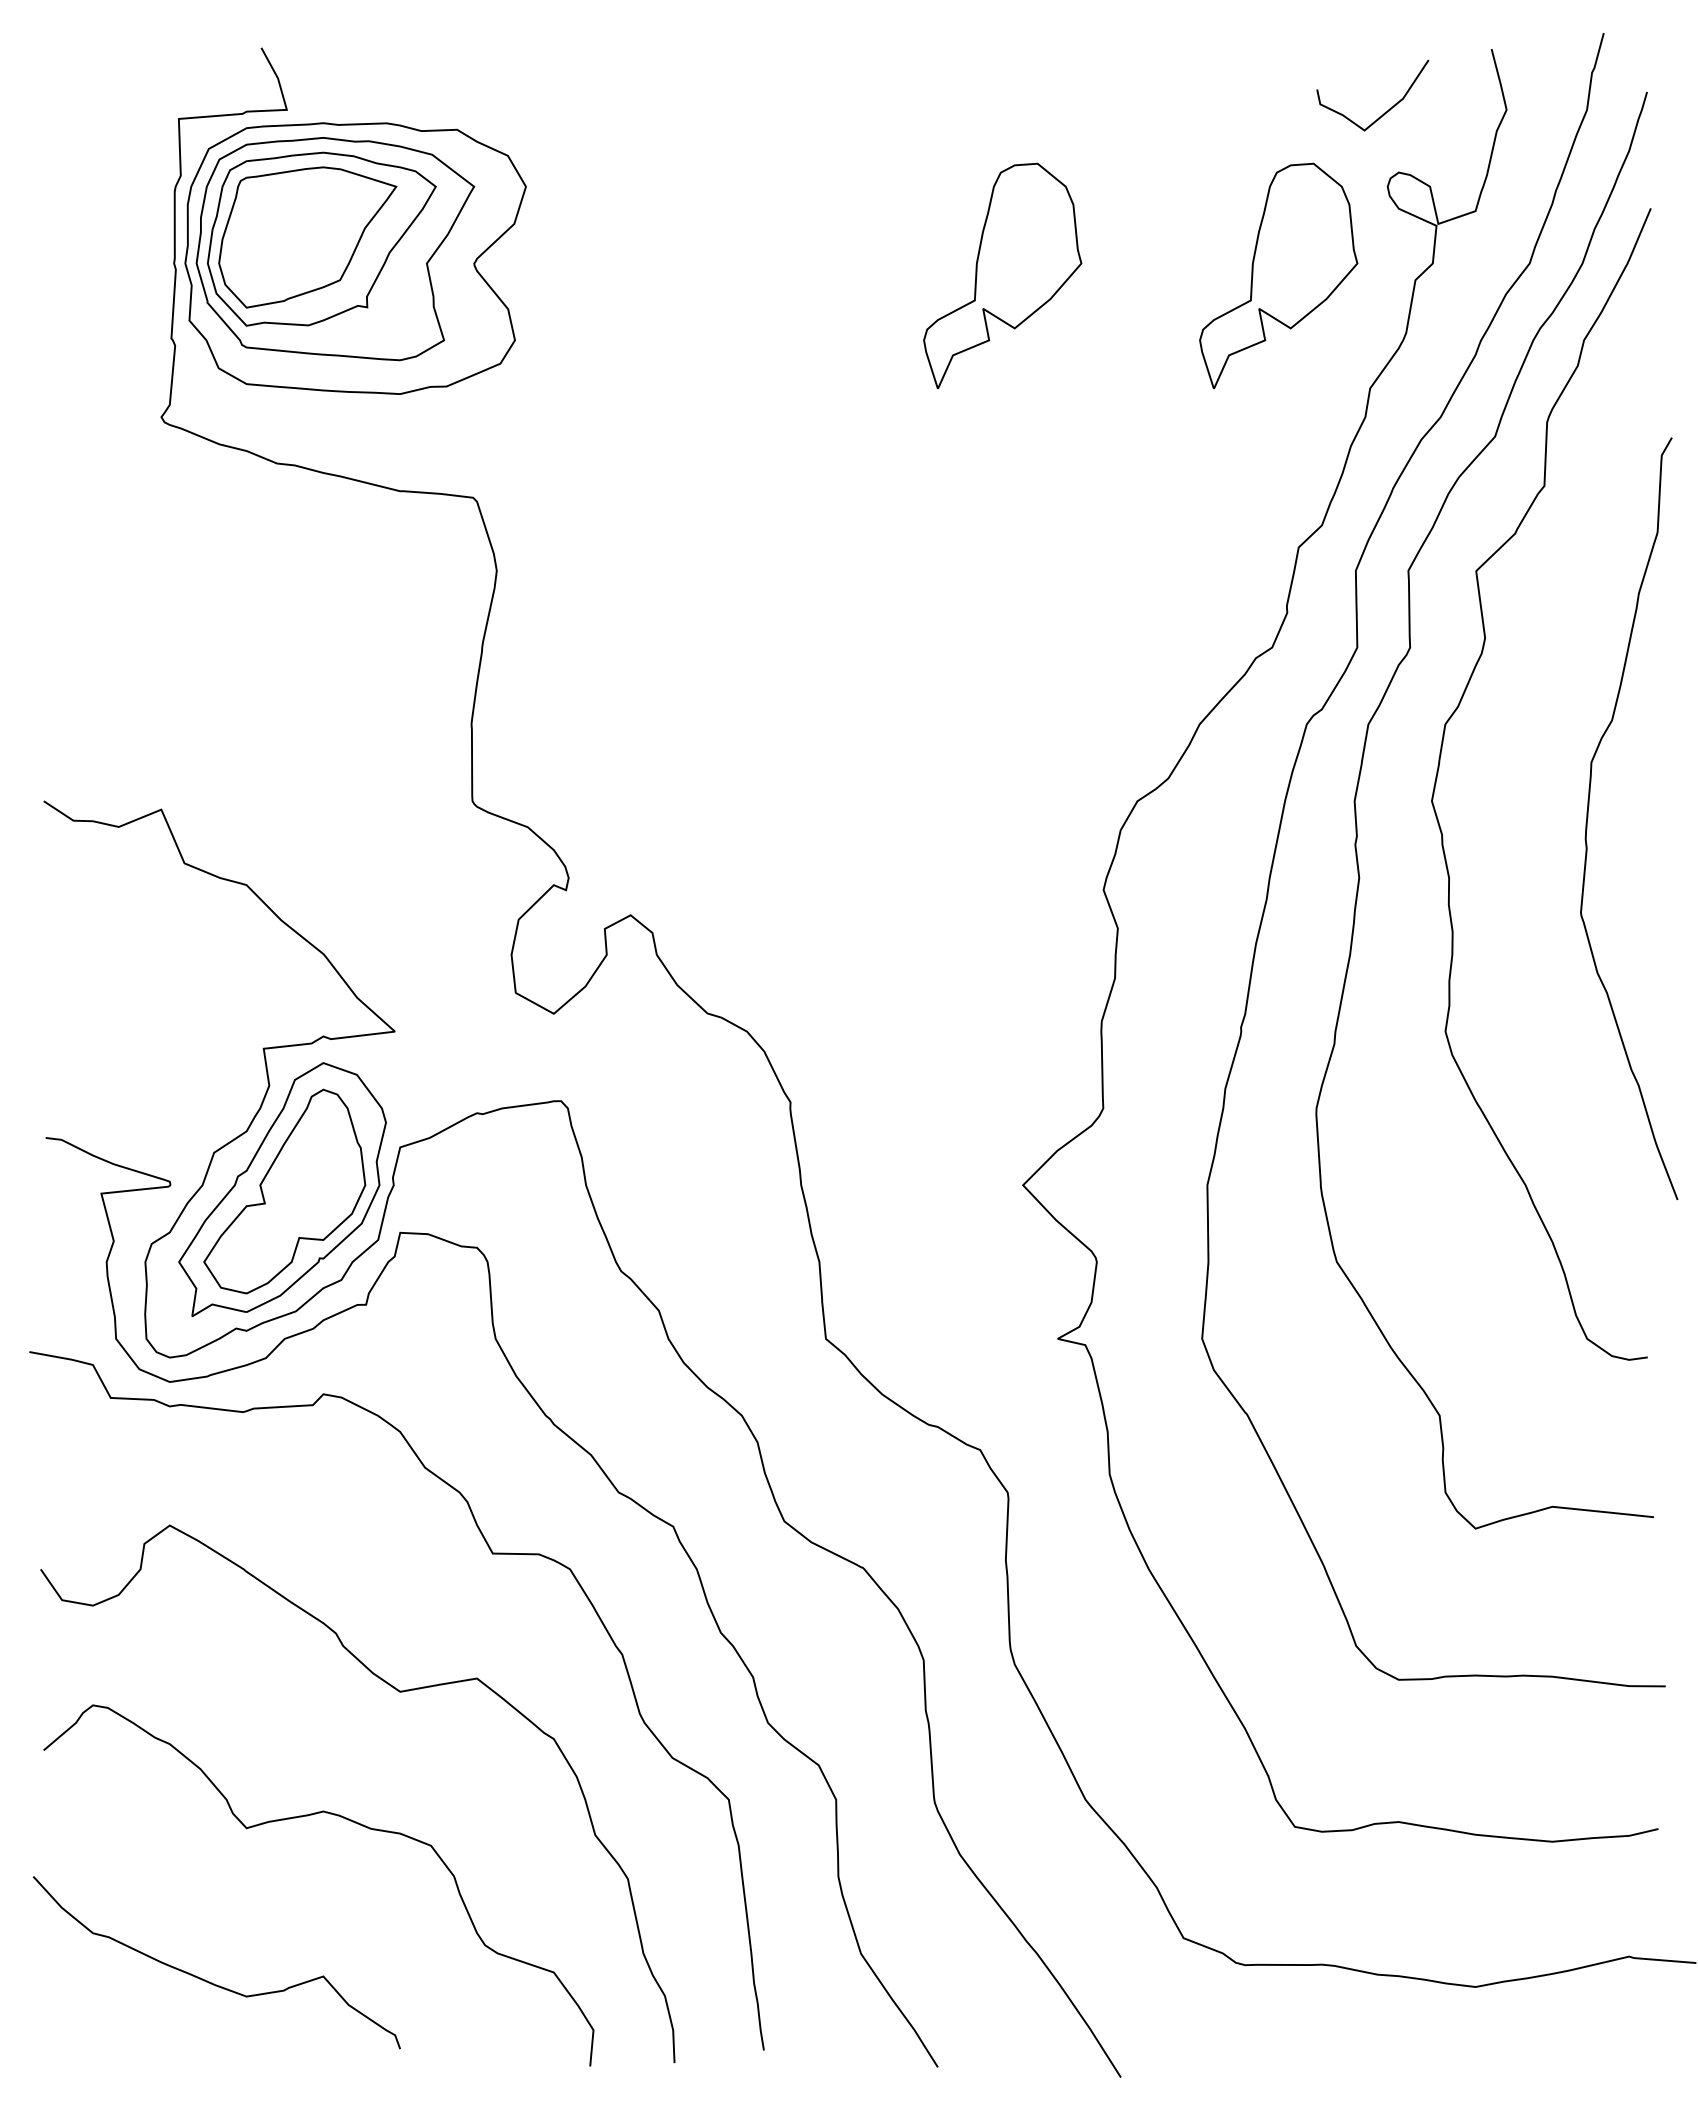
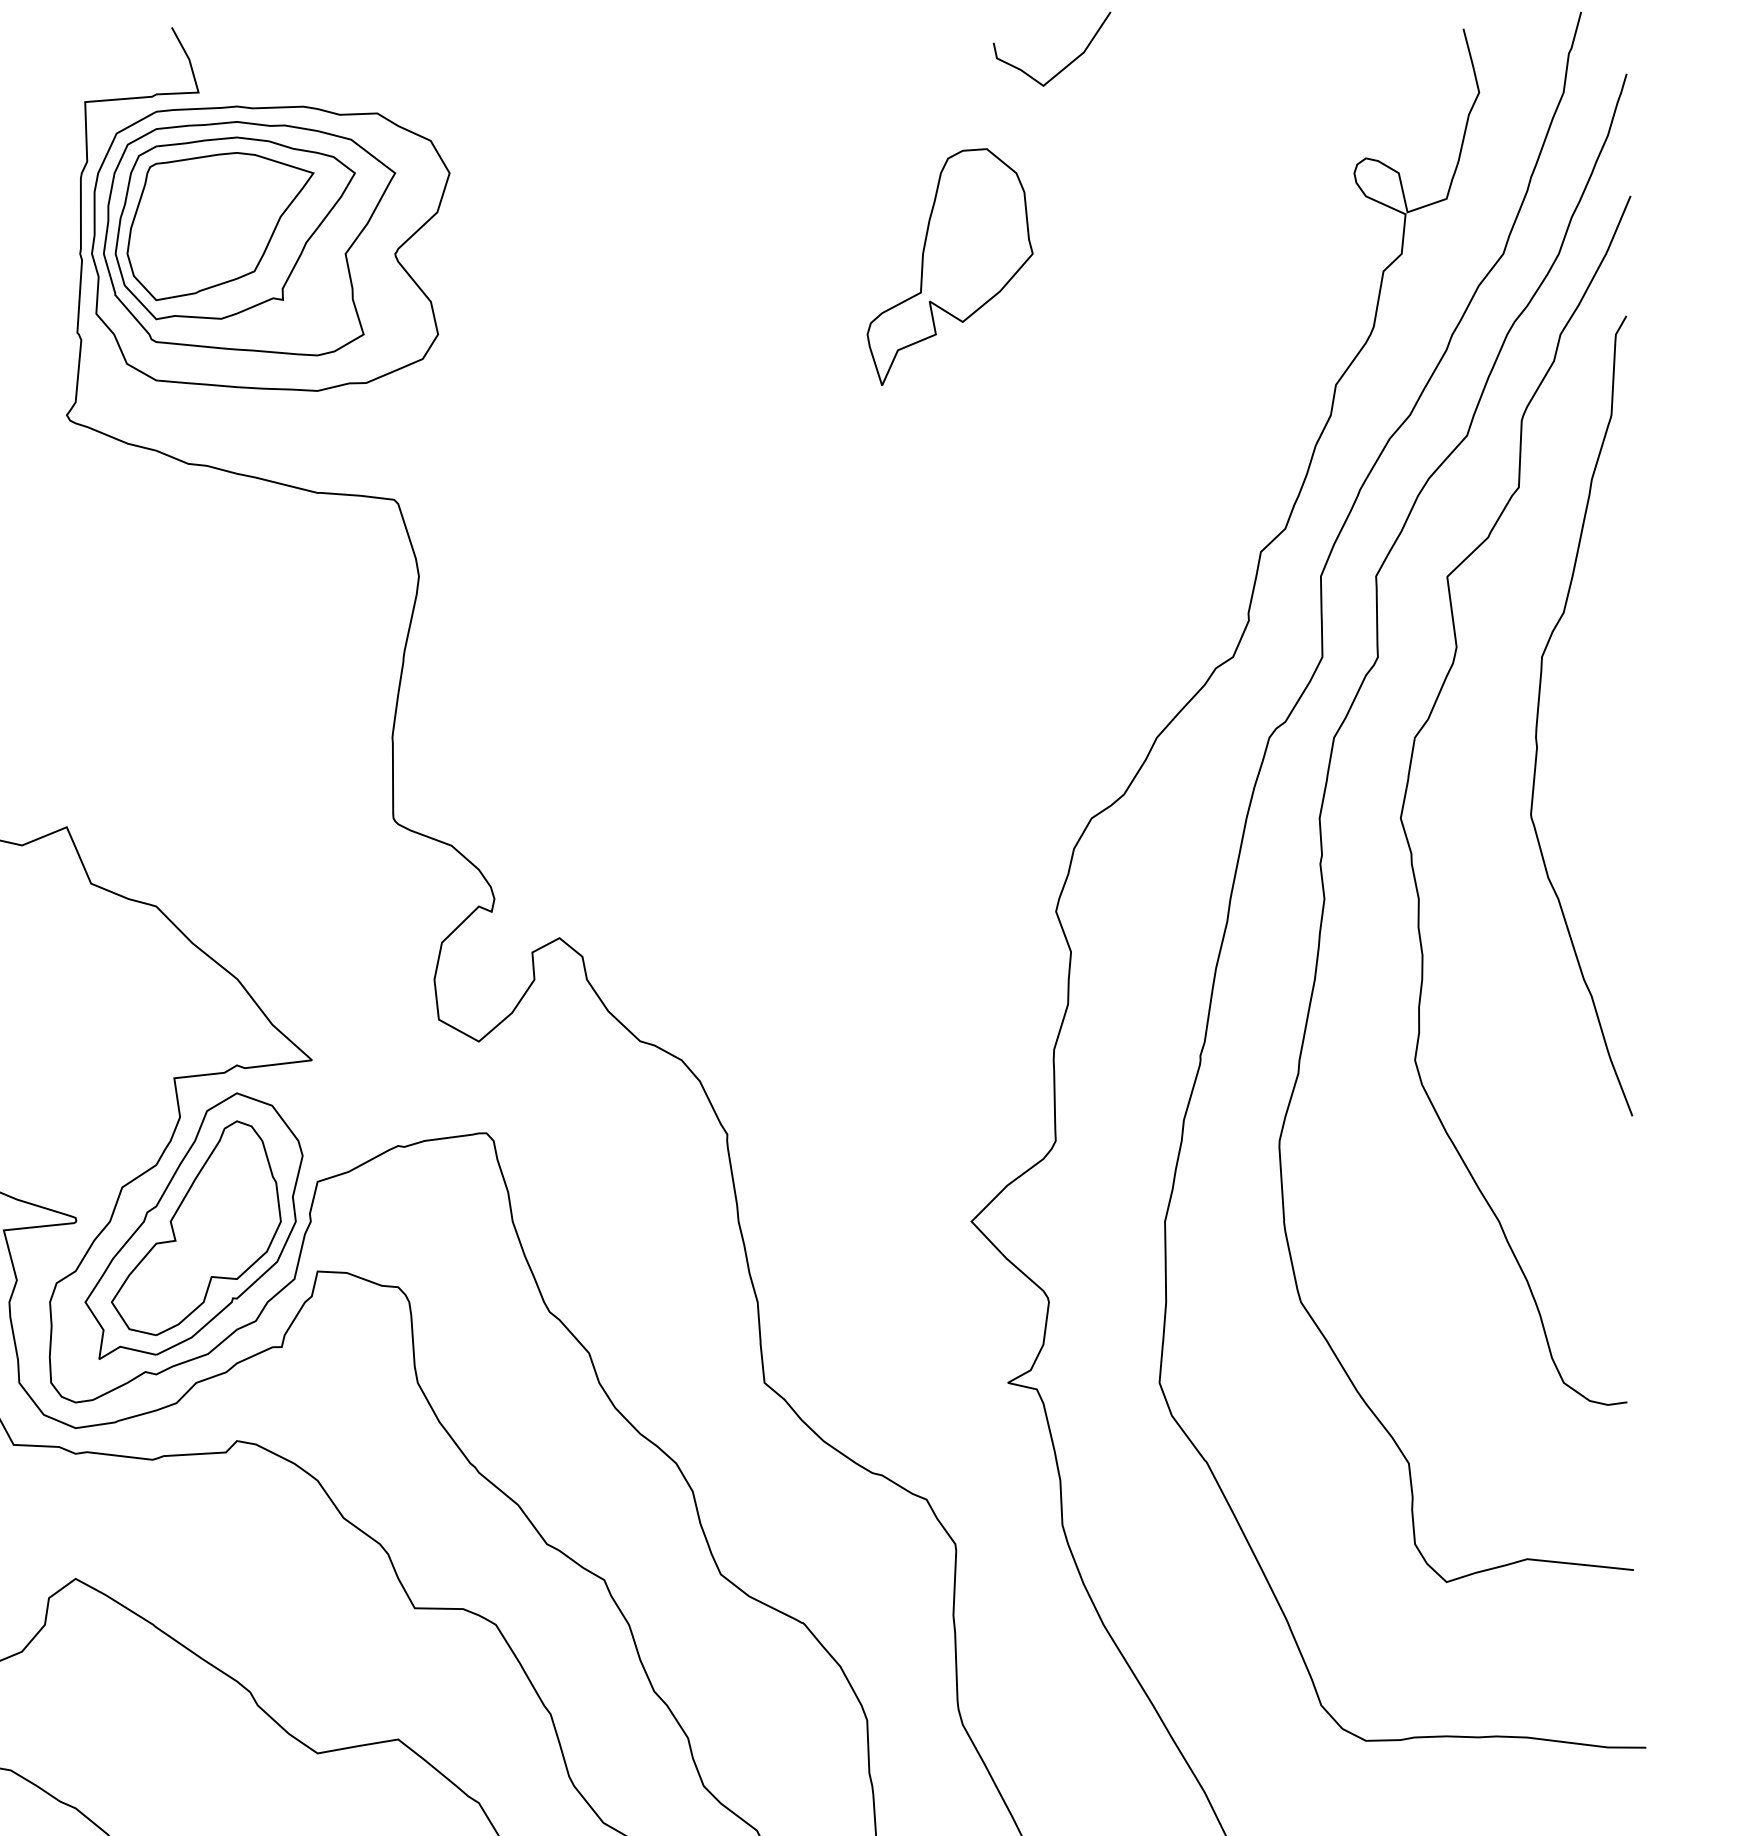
curve: (1384, 112) -> (1064, 66), moved
part: (1278, 275) -> (1239, 266), removed
curve: (1588, 818) -> (1538, 715), moved

